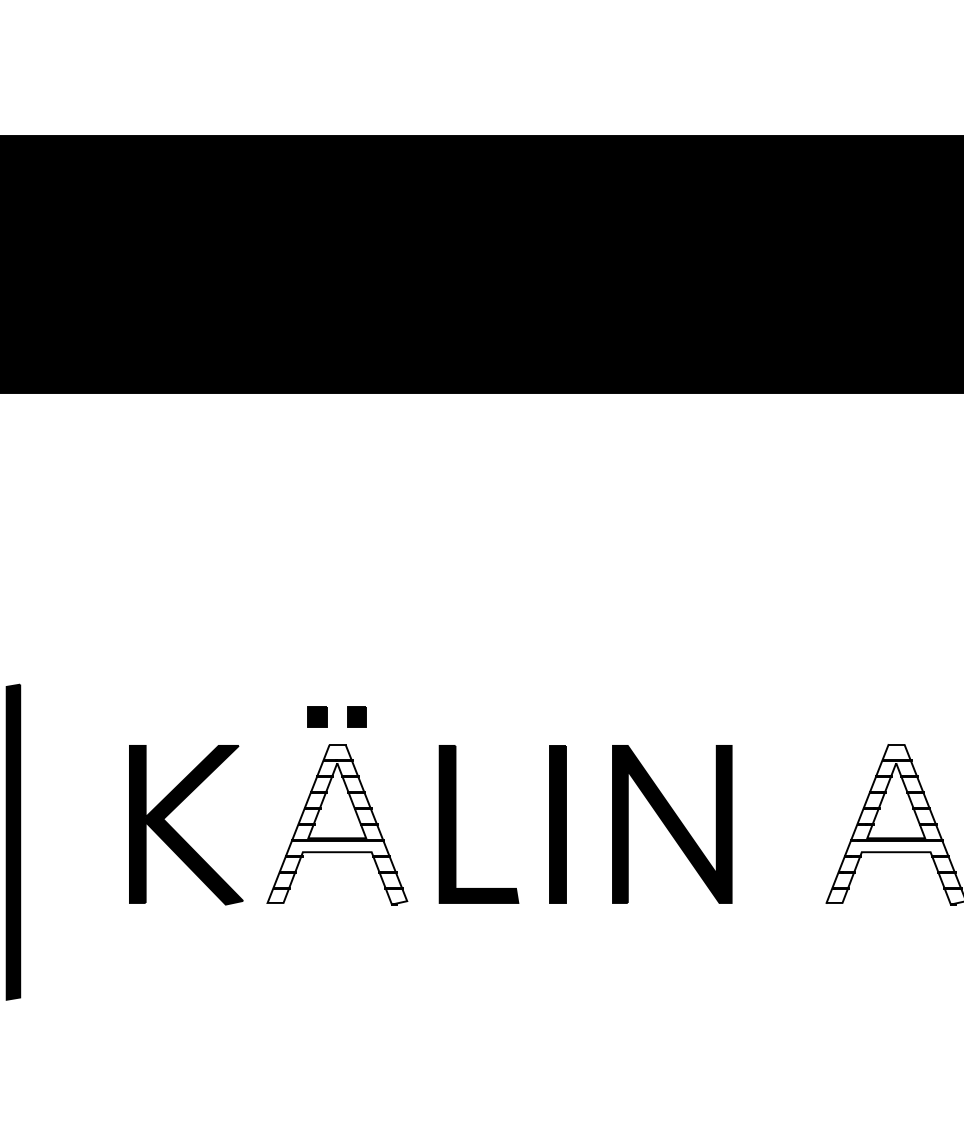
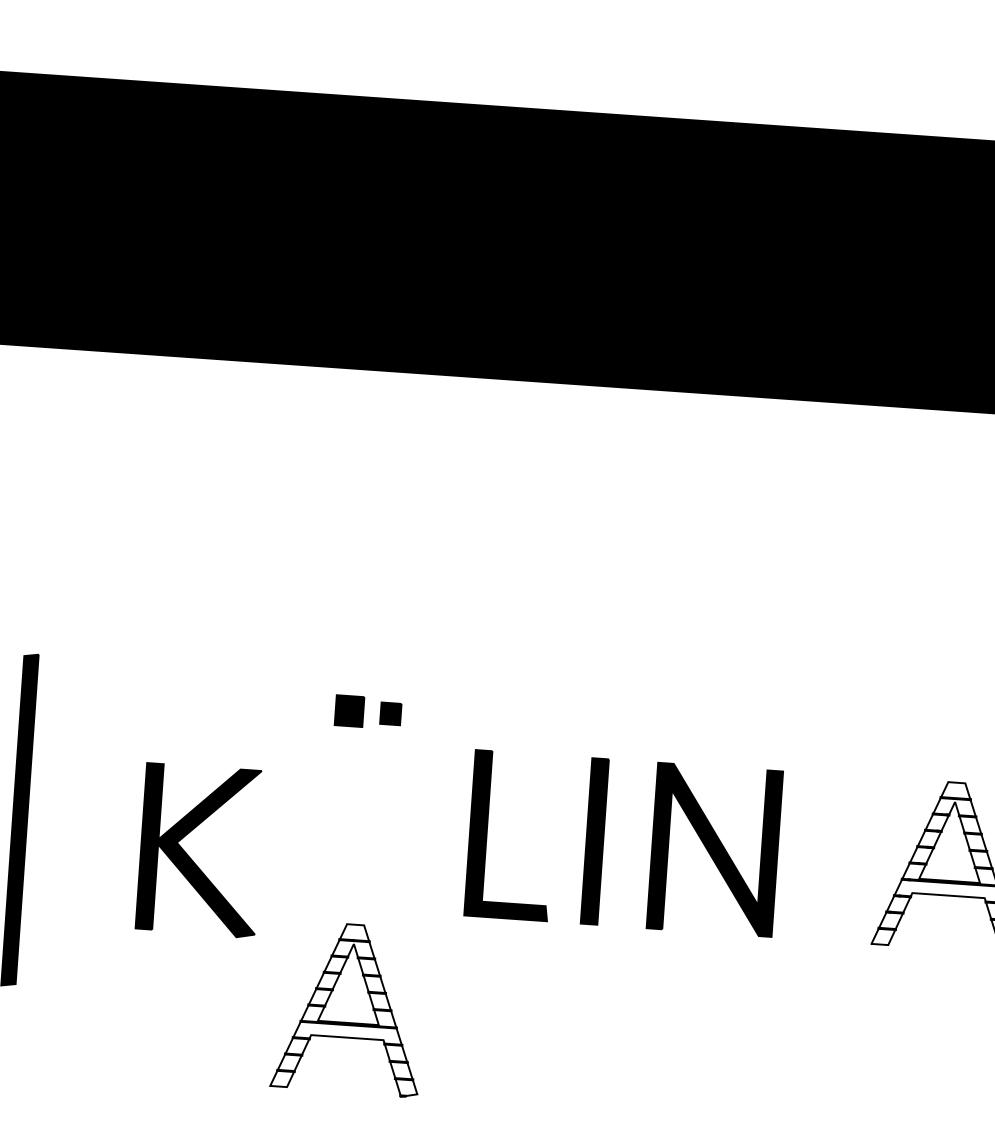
part: (317, 716) -> (349, 710), size x1.4
part: (337, 824) -> (349, 1008), moved
part: (178, 833) -> (191, 858), moved

